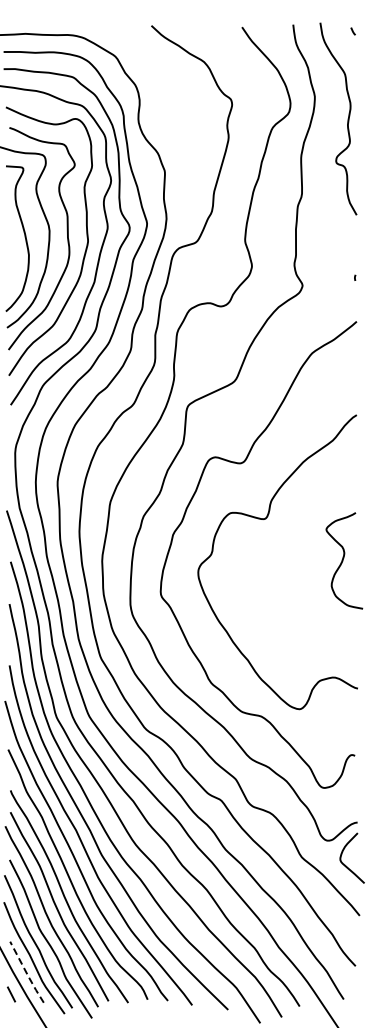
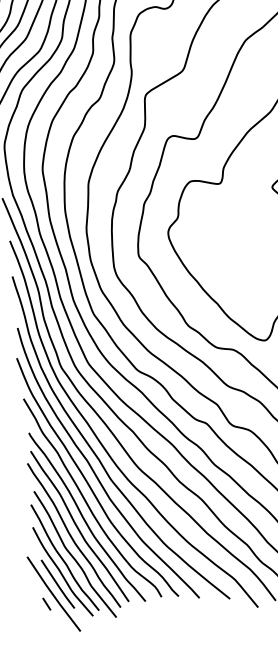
line: (26, 973) -> (57, 585), dashed -> solid

